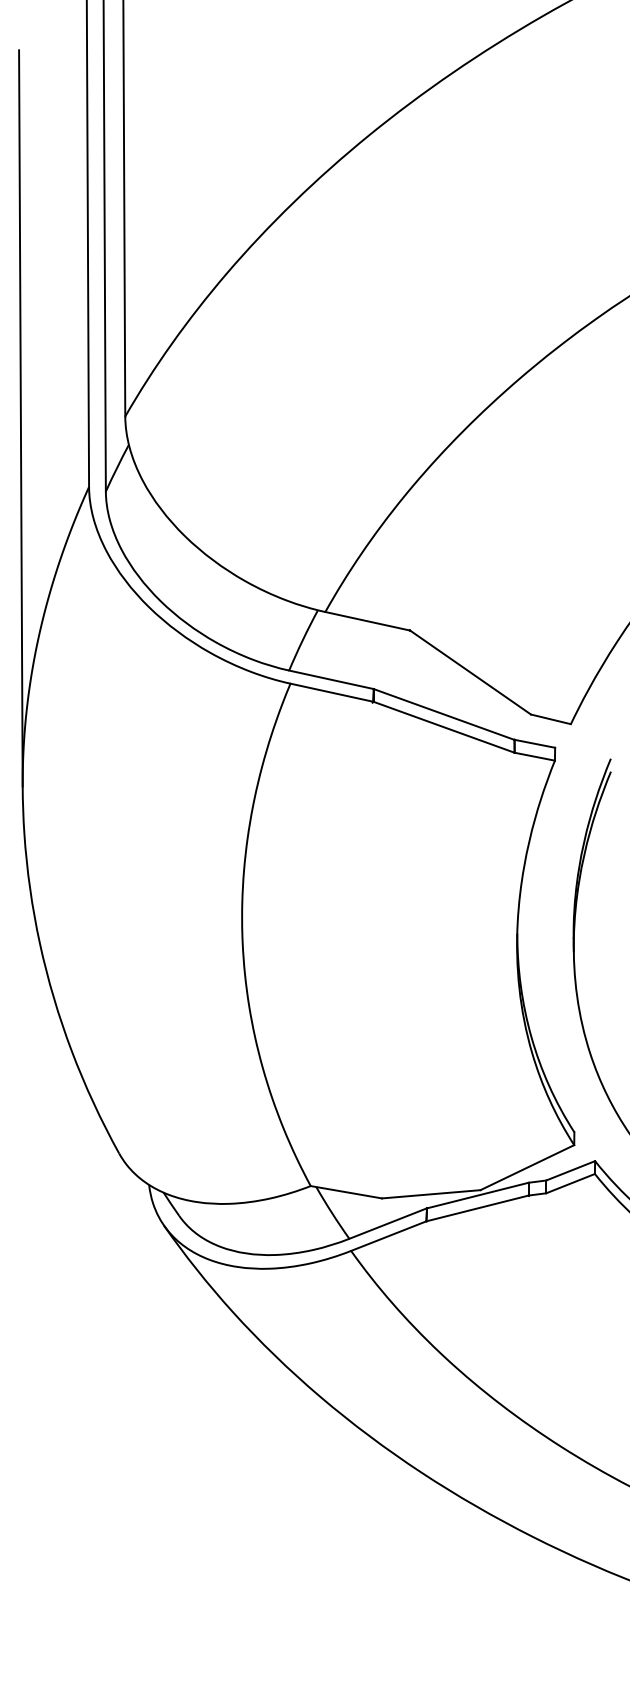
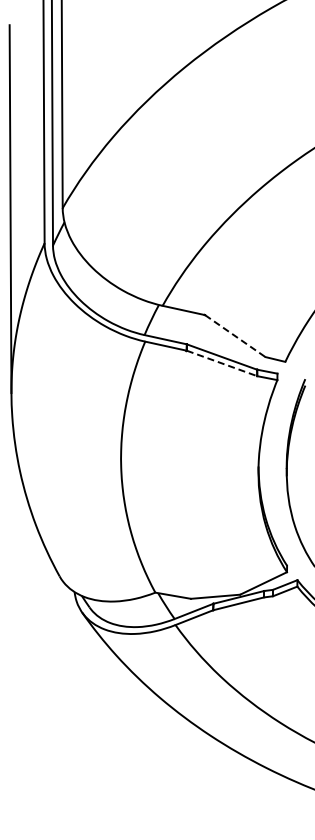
line: (471, 673) -> (235, 336), solid -> dashed
line: (445, 727) -> (222, 363), solid -> dashed

